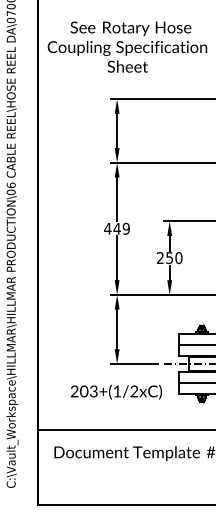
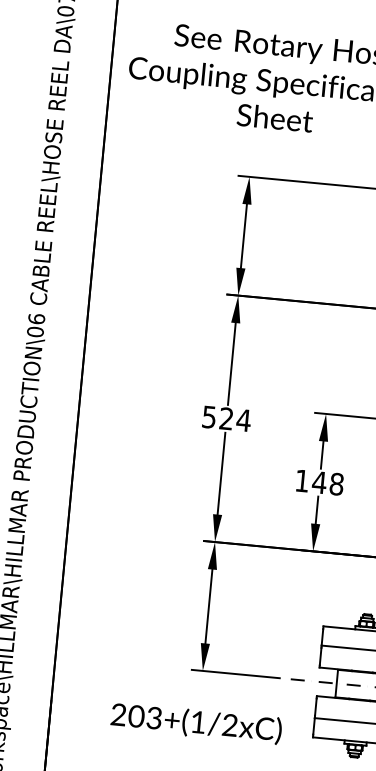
text: (117, 228) -> (227, 418), 449 -> 524
text: (169, 258) -> (319, 483), 250 -> 148

